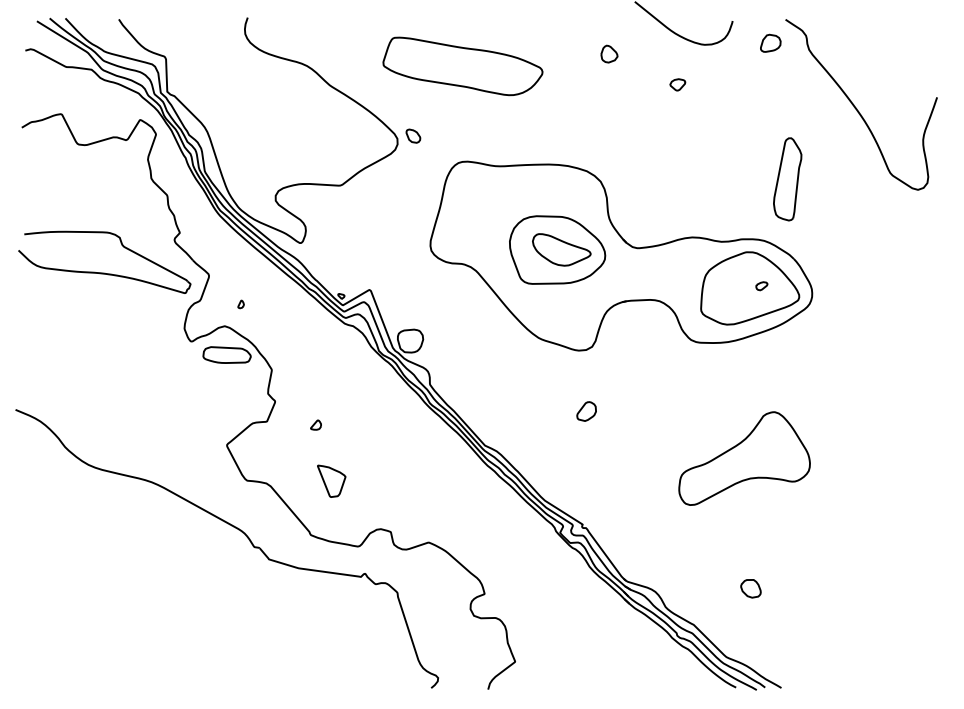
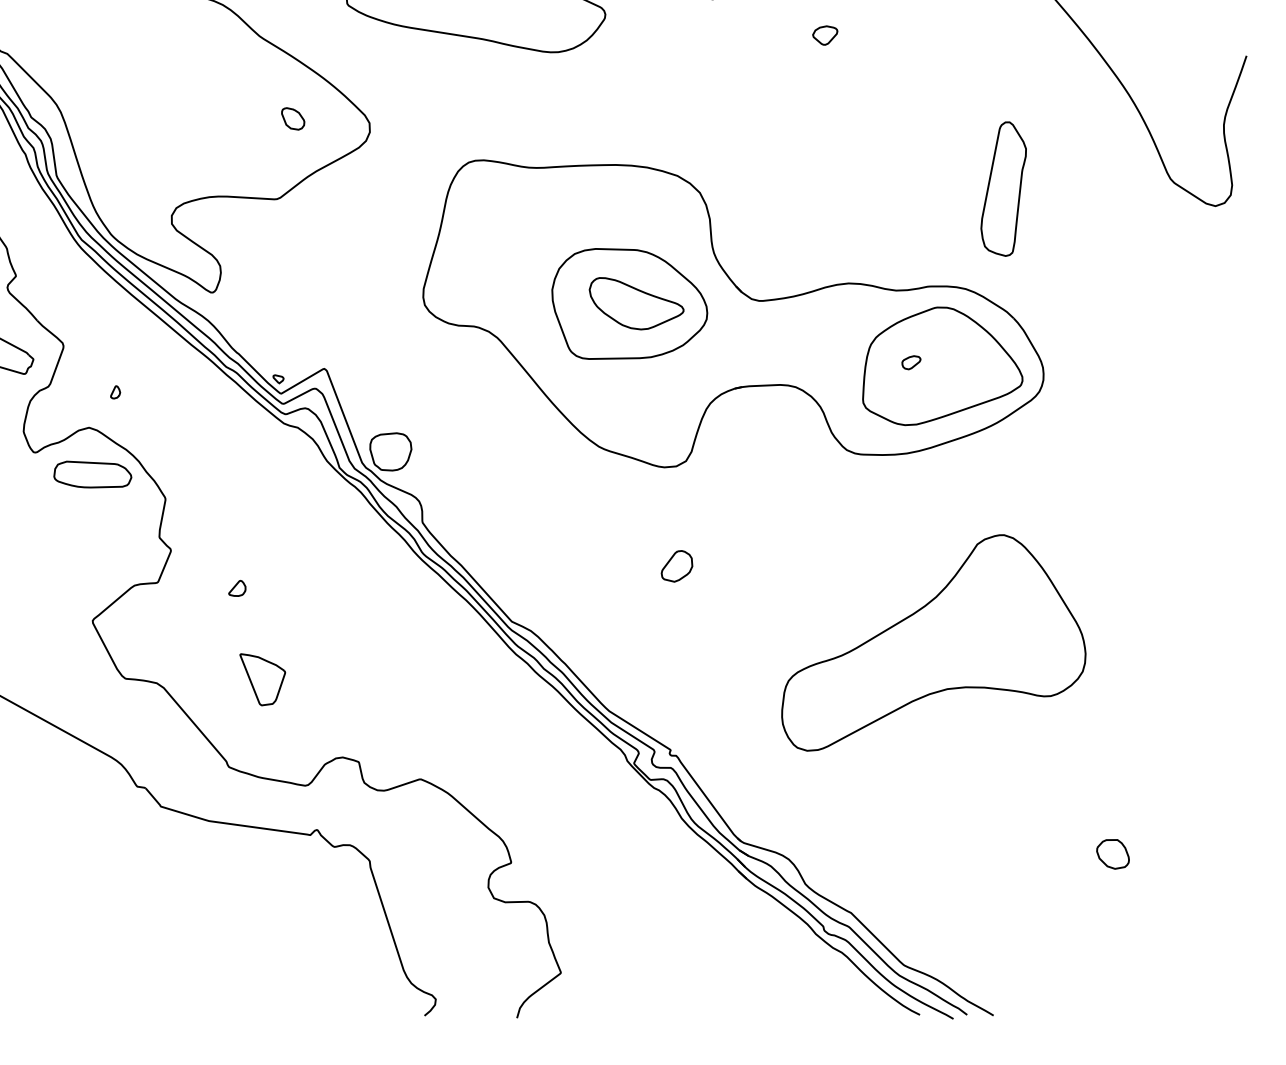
part: (413, 135) -> (293, 117), moved
part: (761, 286) -> (910, 363), moved
part: (744, 458) -> (933, 642), size x1.43
part: (750, 588) -> (1112, 853), moved

